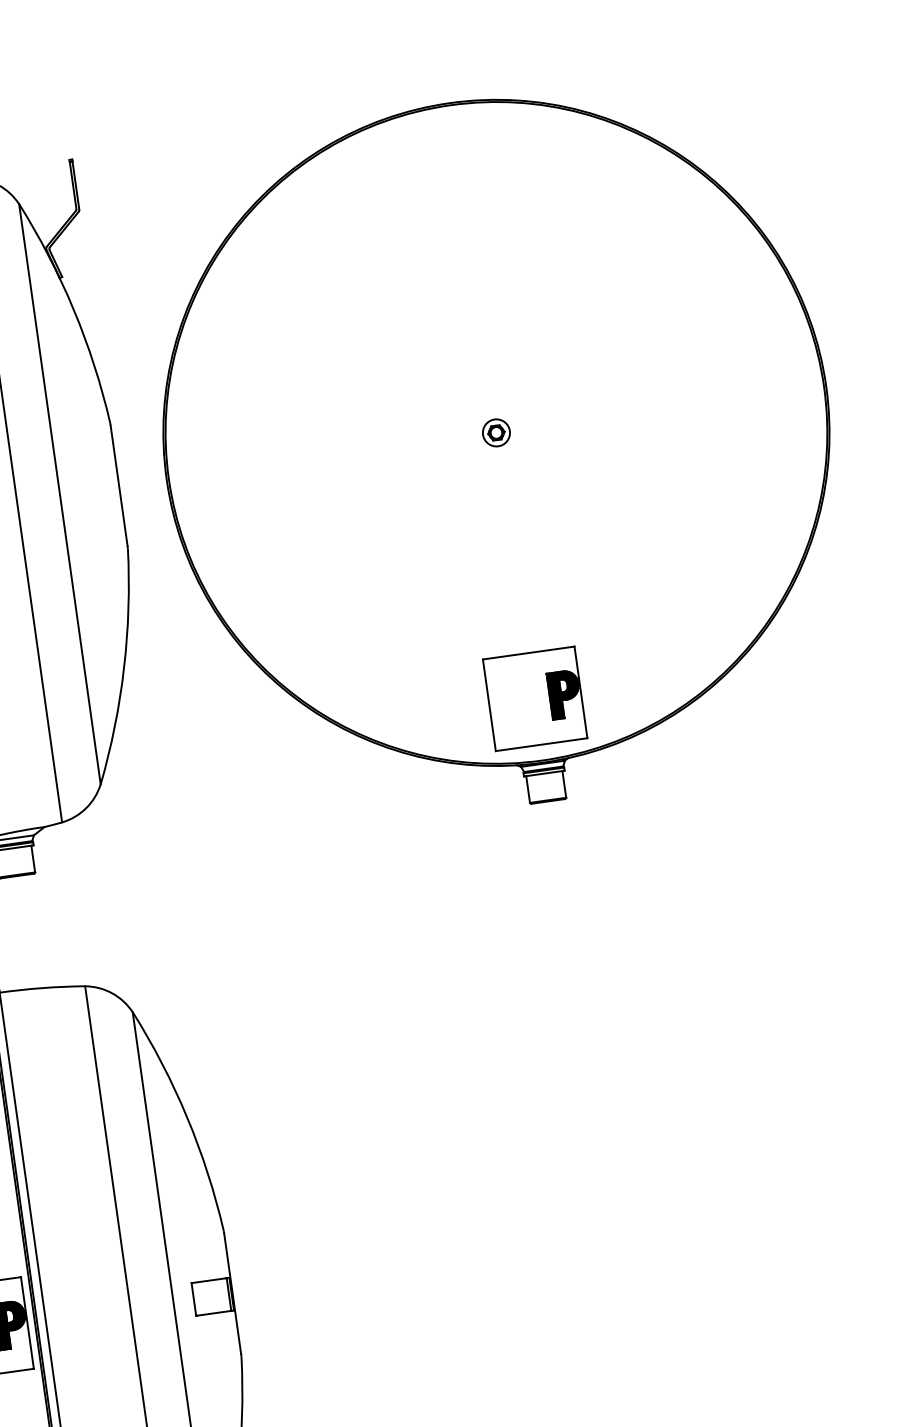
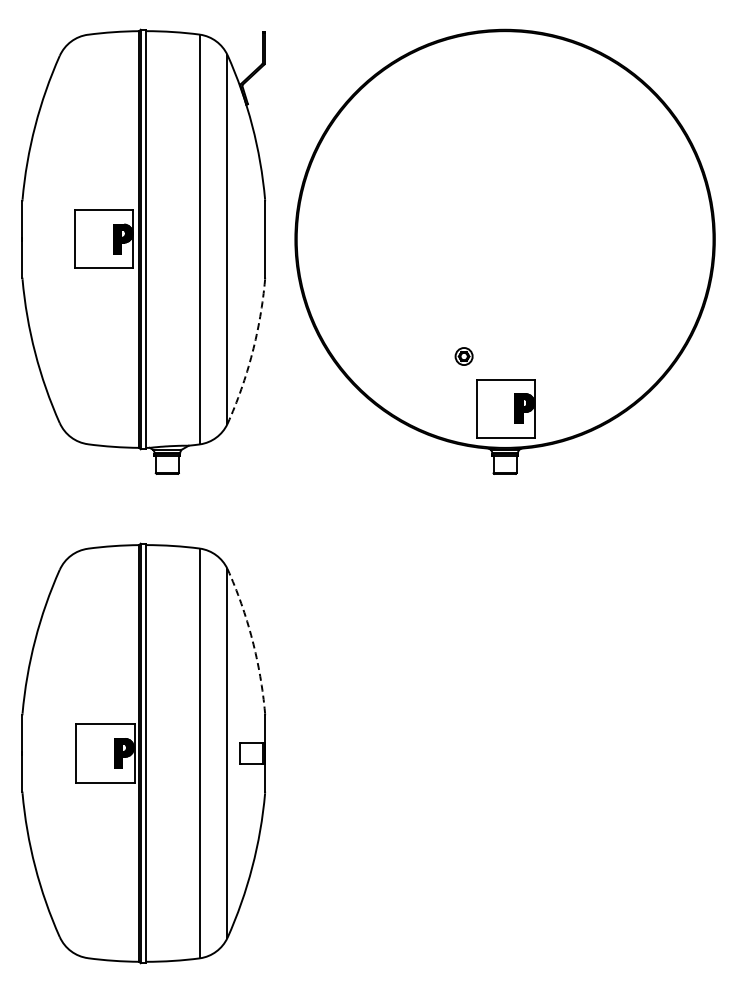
part: (495, 433) -> (463, 356), moved
arc: (124, 667) -> (252, 353), solid -> dashed
arc: (187, 1117) -> (252, 639), solid -> dashed

